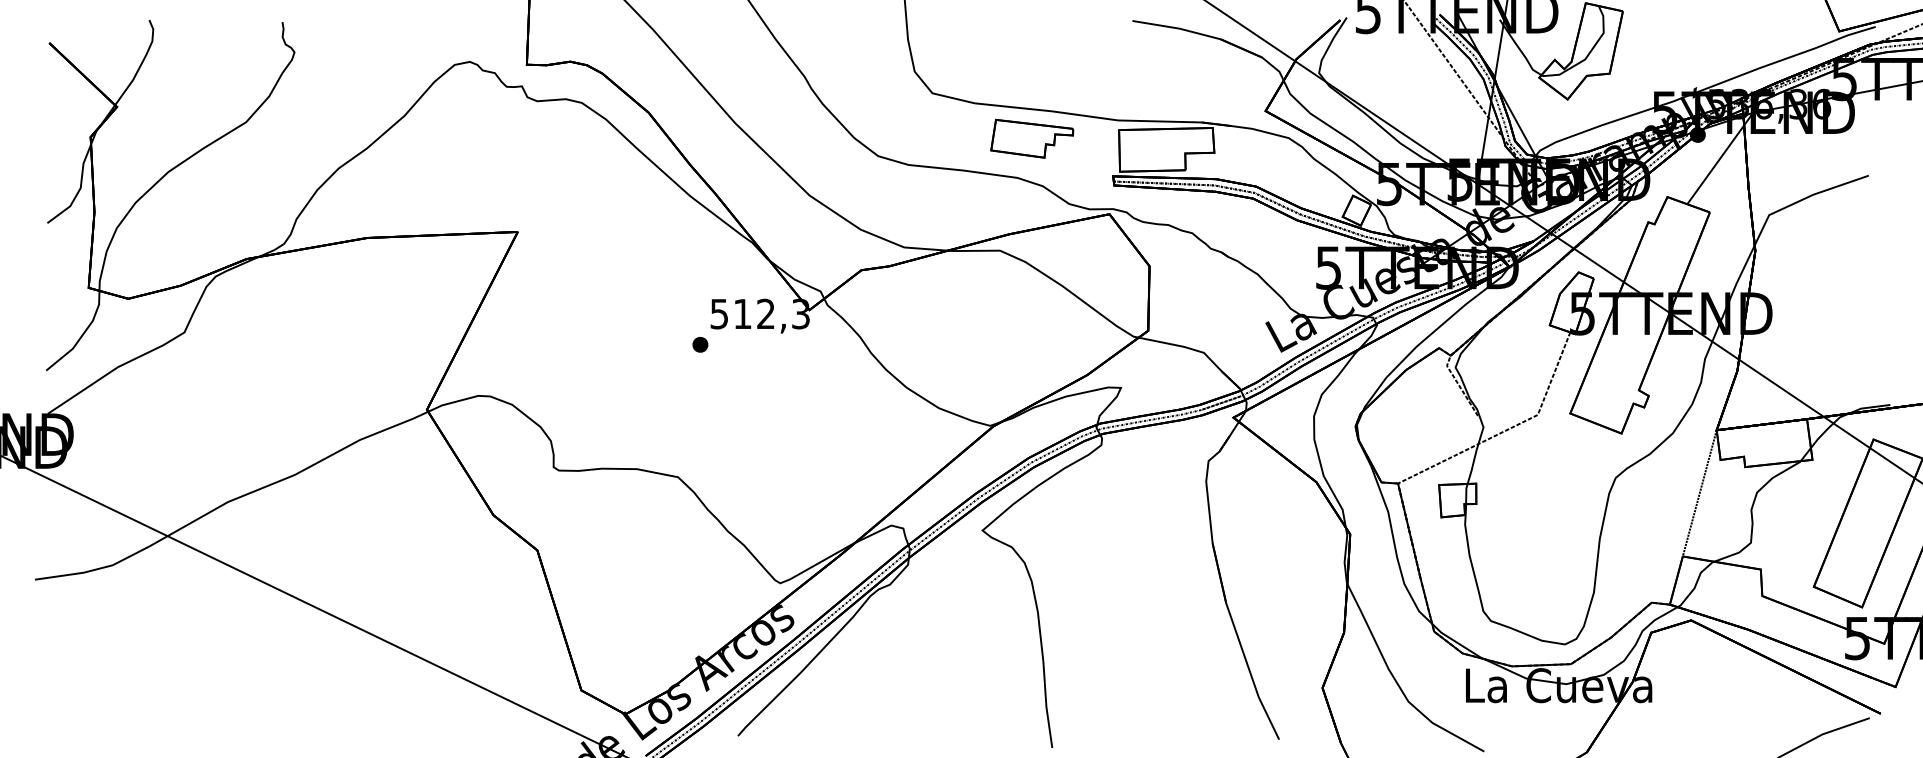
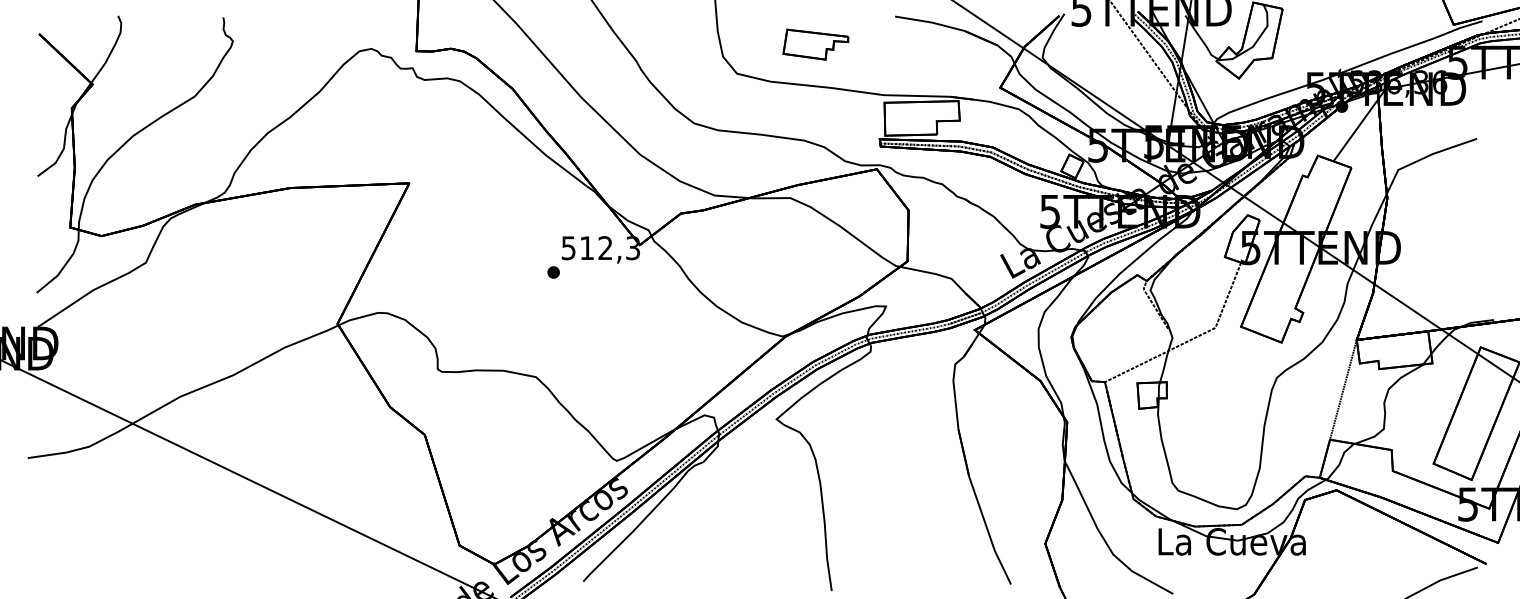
part: (1031, 138) -> (815, 44), moved

